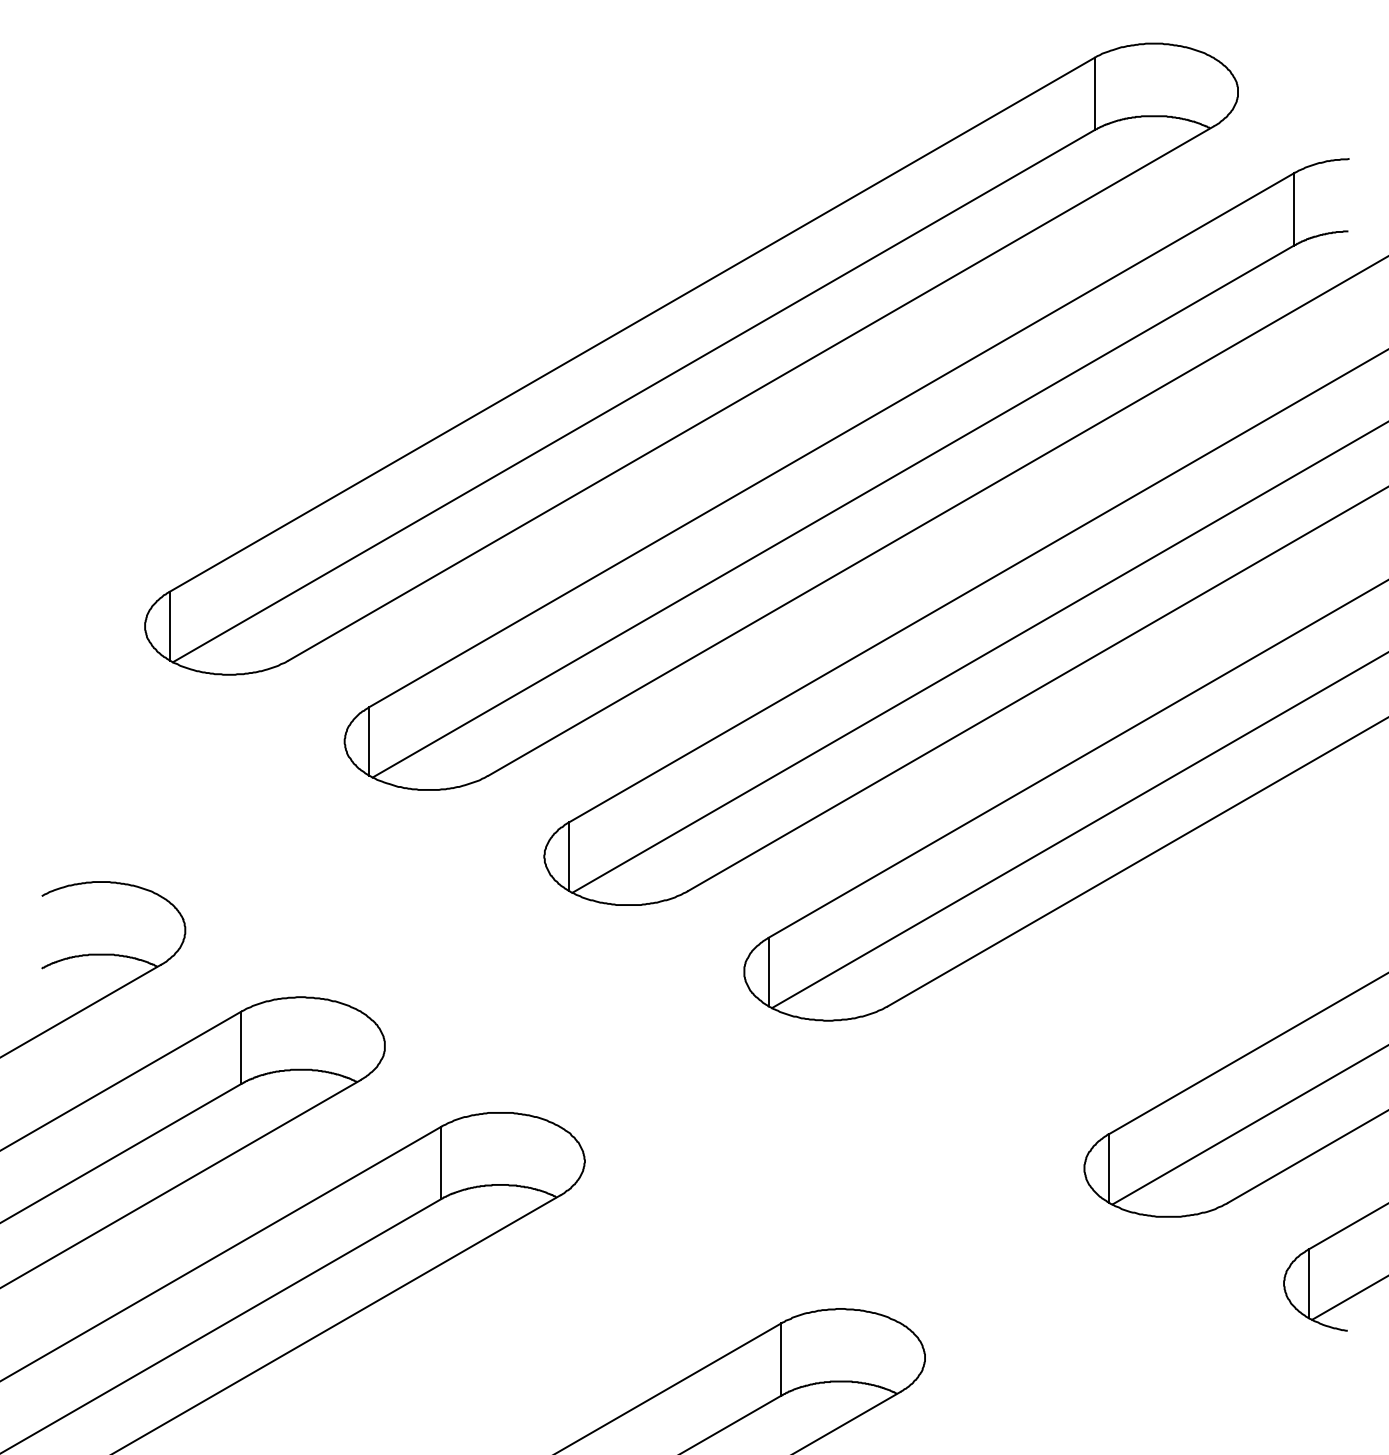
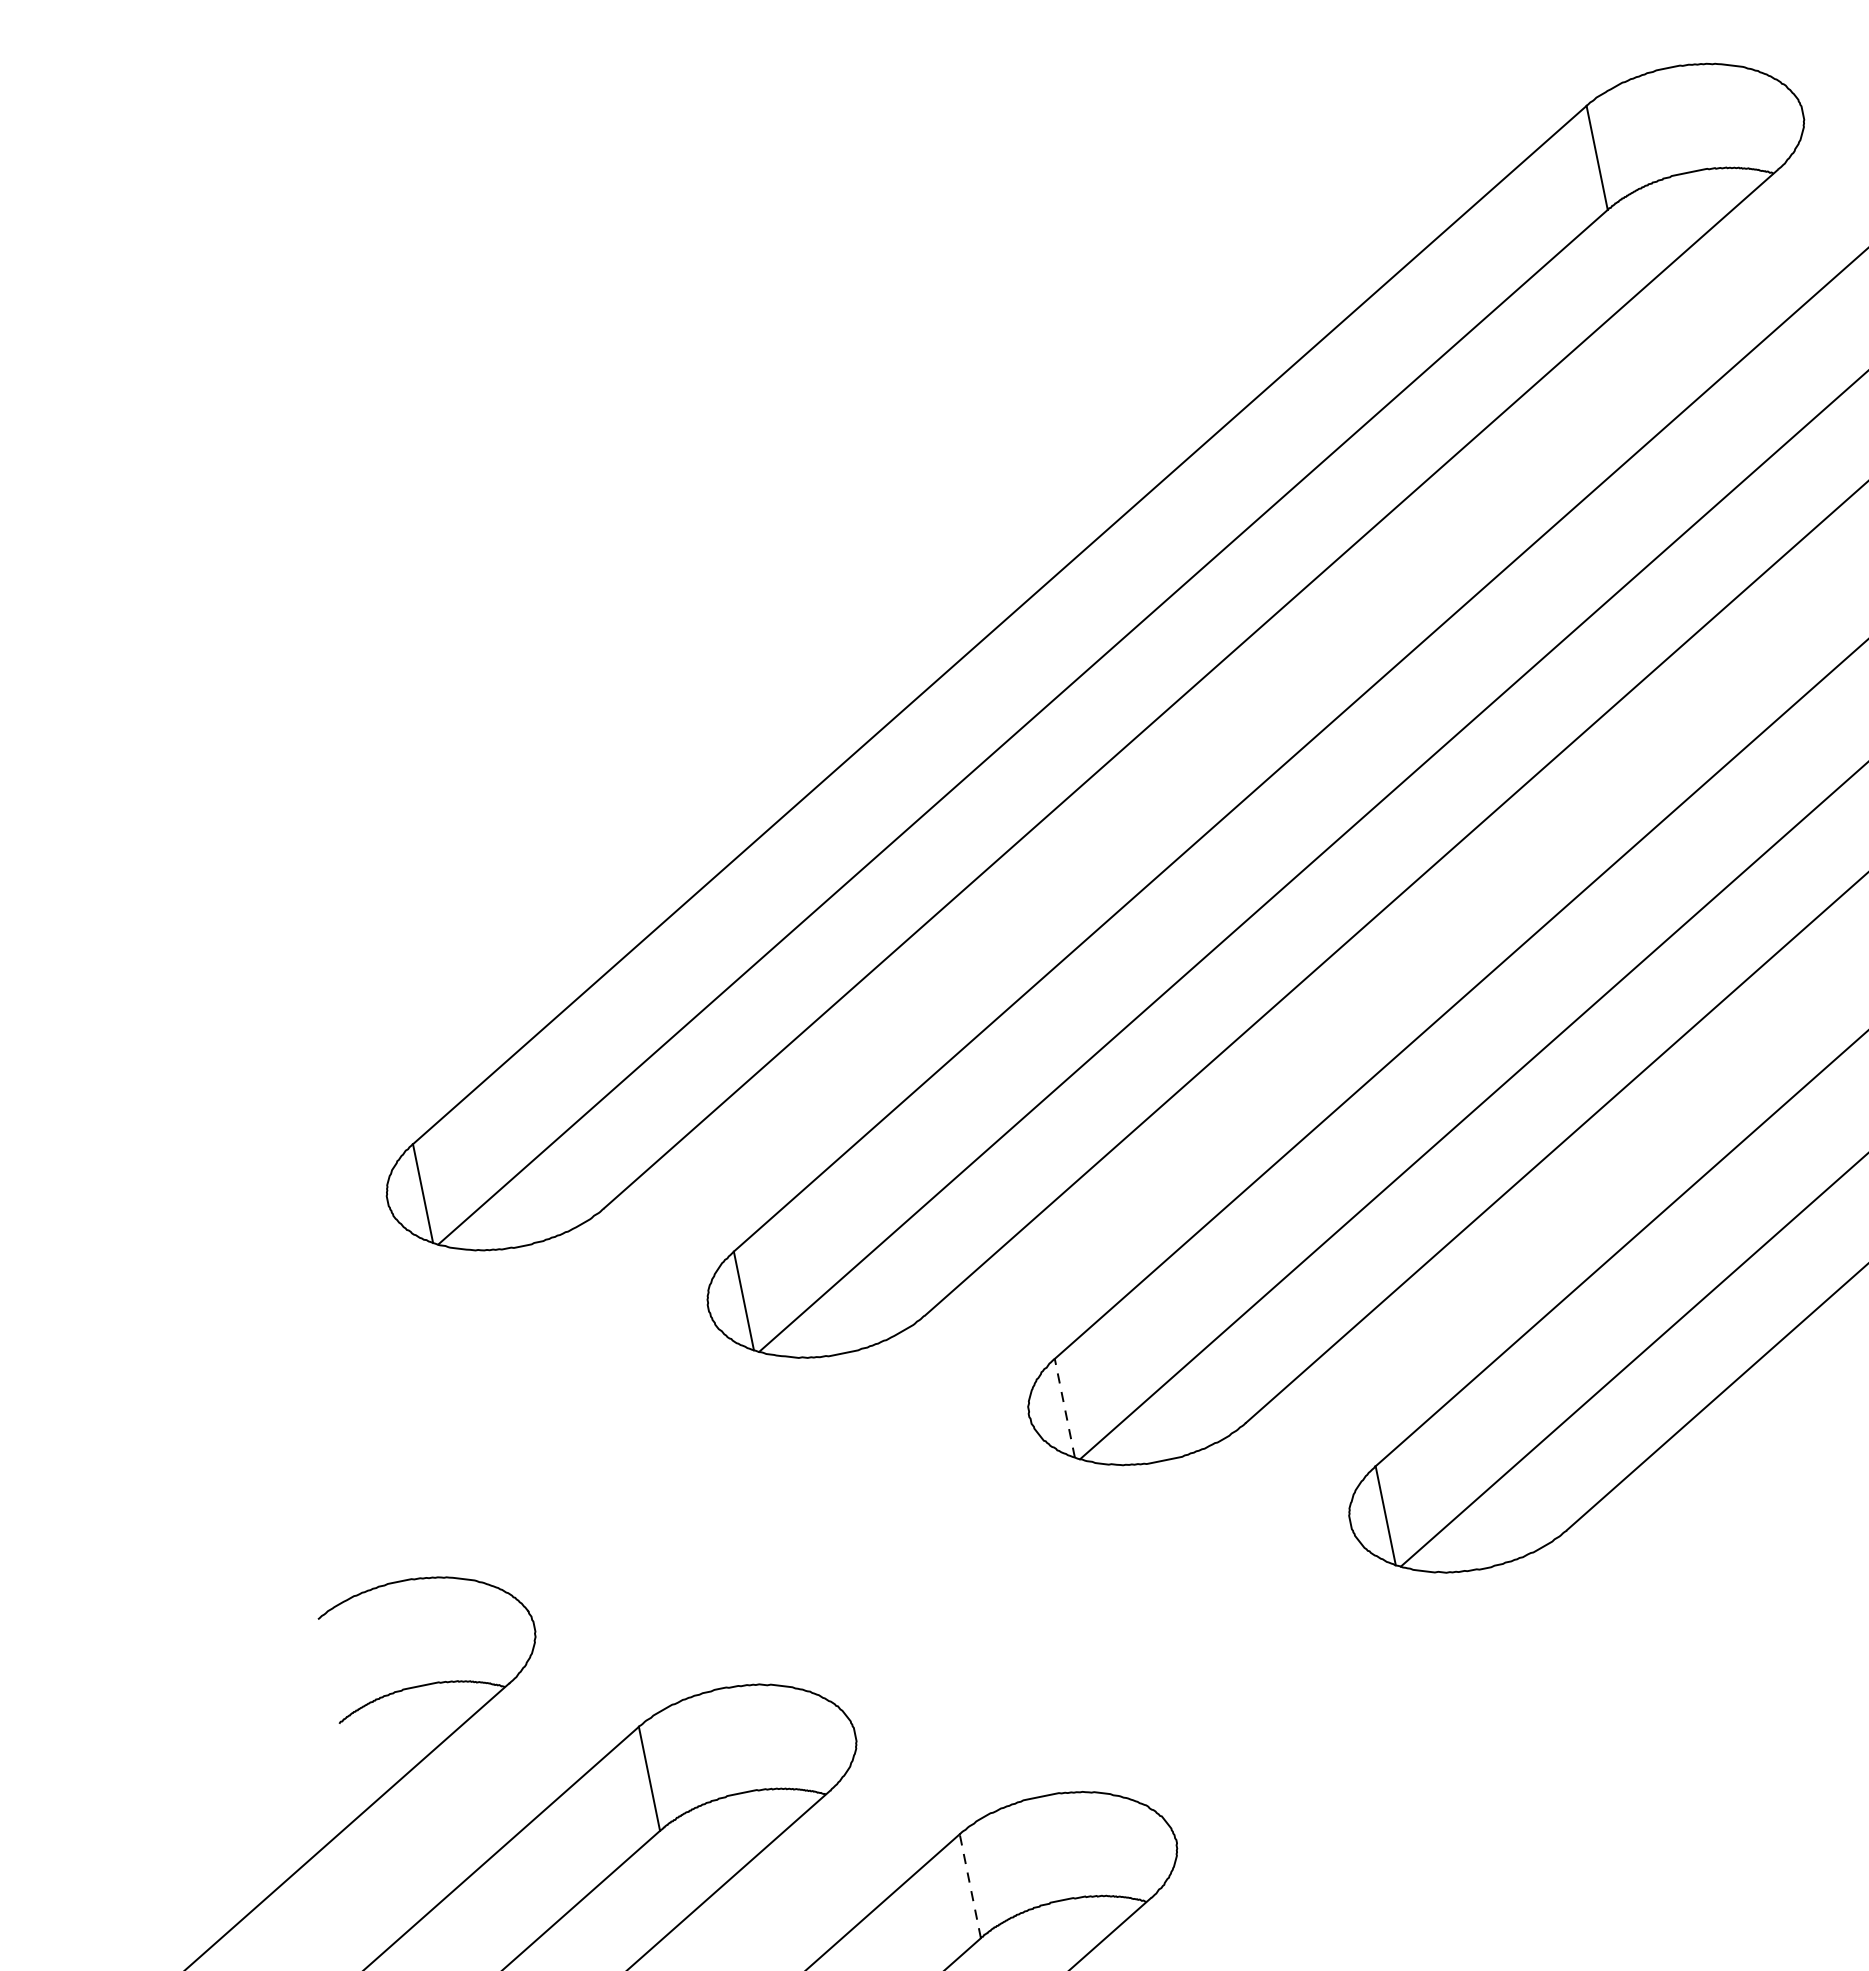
line: (569, 856) -> (1065, 1407), solid -> dashed
line: (441, 1162) -> (970, 1885), solid -> dashed

